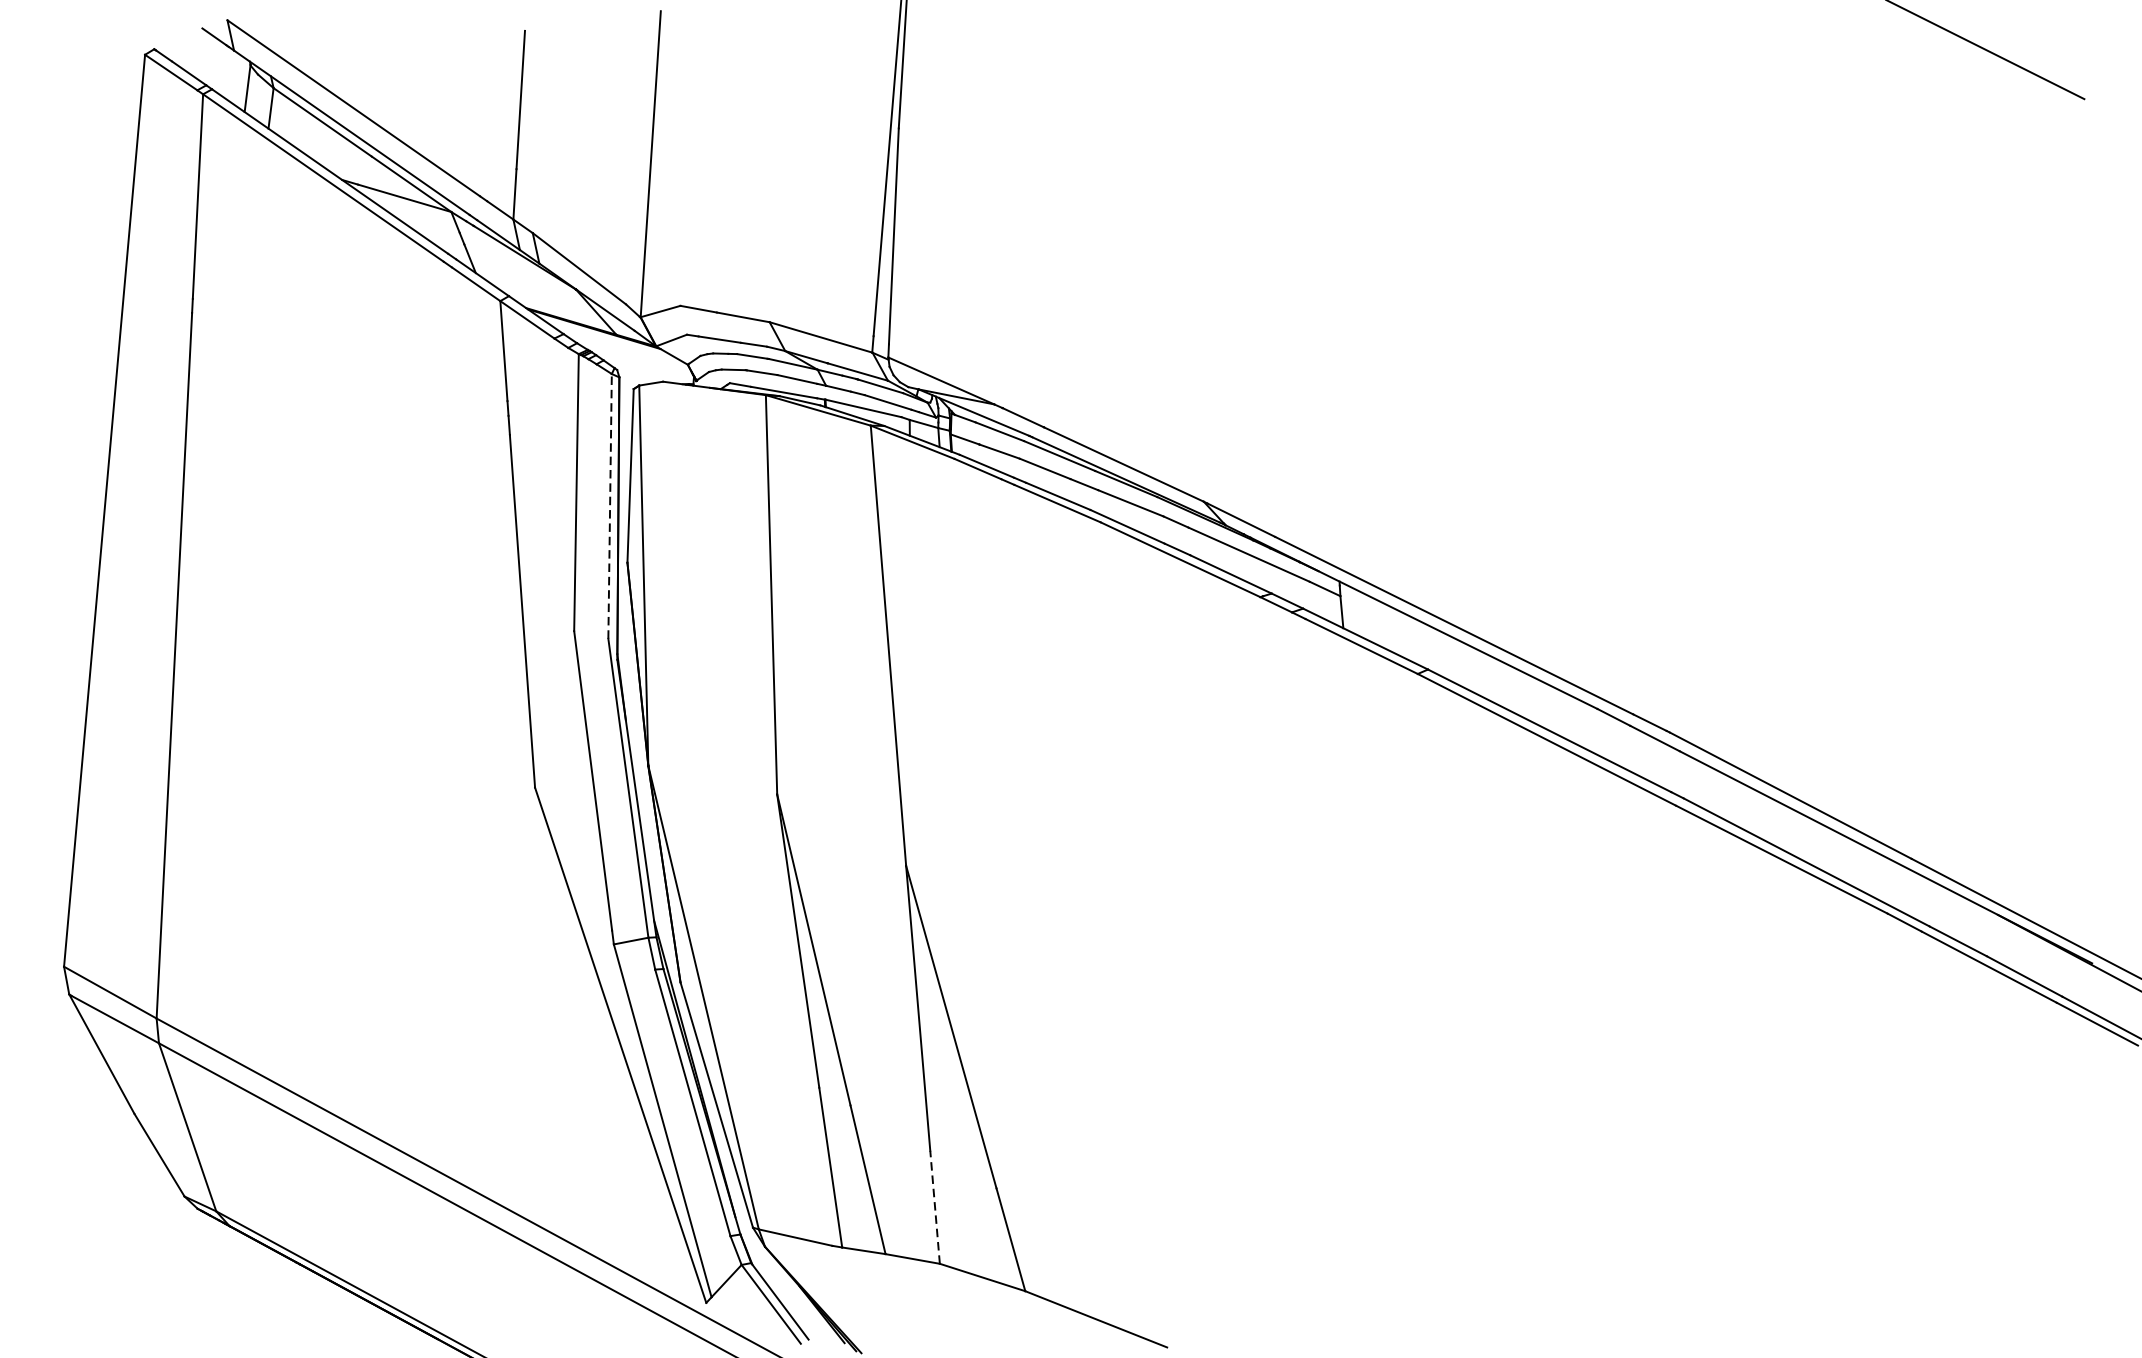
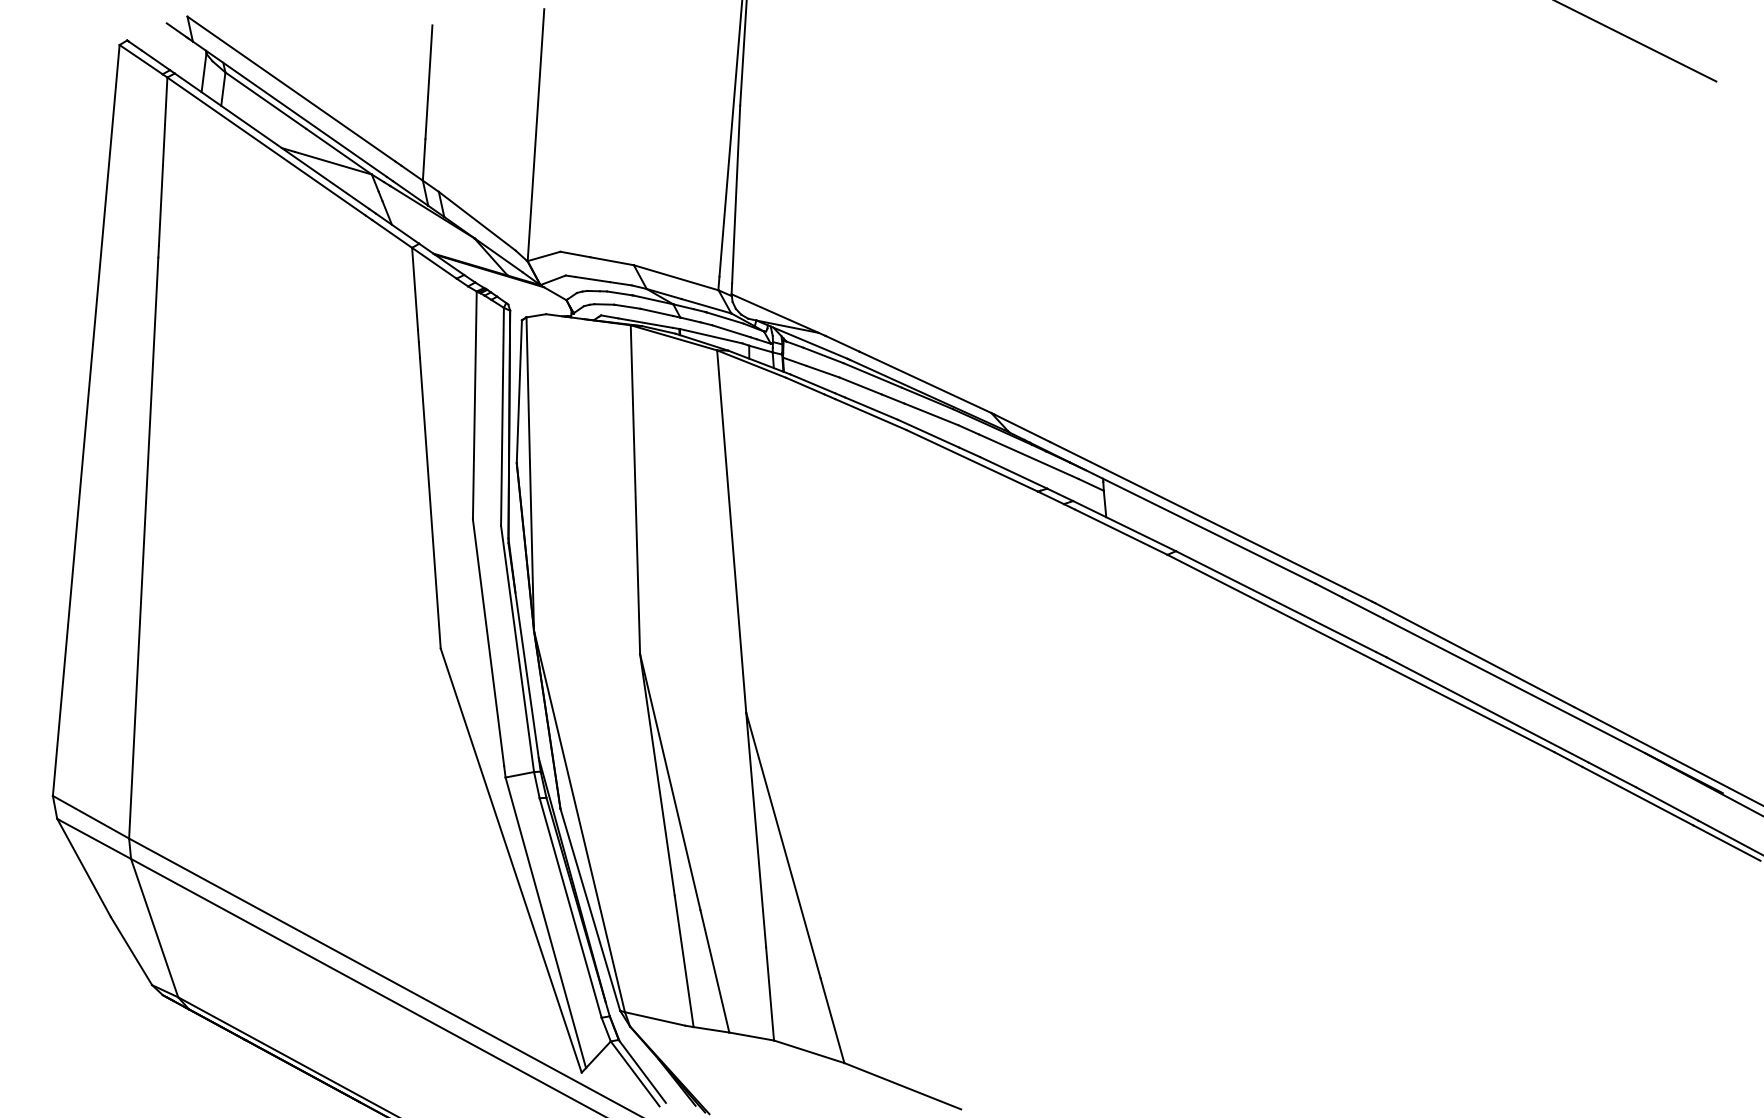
line: (610, 505) -> (502, 416), dashed -> solid
line: (935, 1206) -> (770, 993), dashed -> solid

